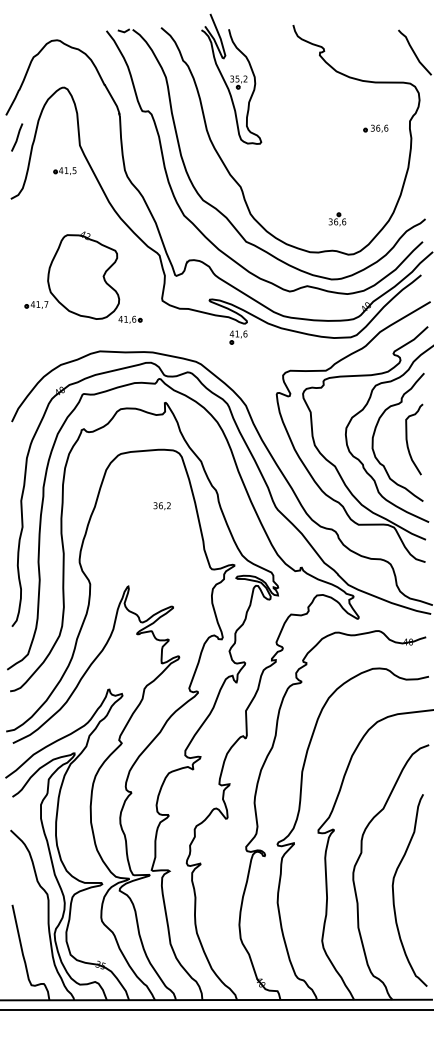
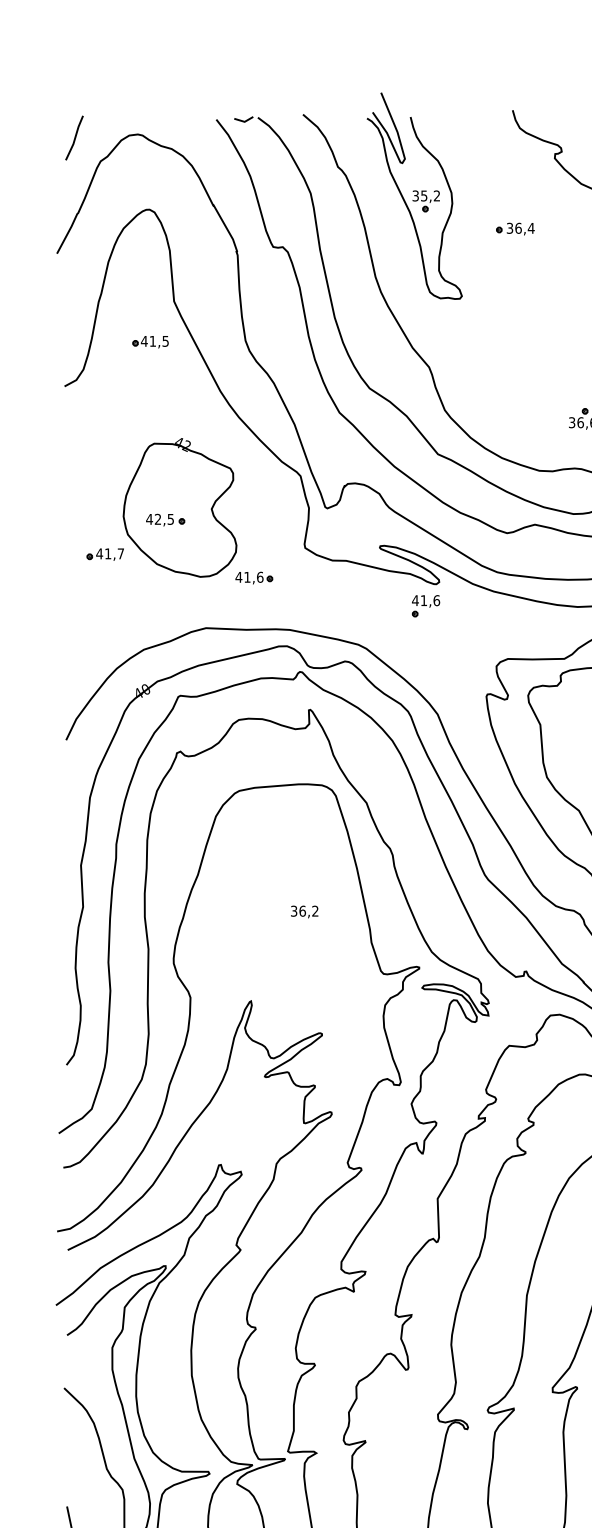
part: (294, 99) -> (514, 228), added
line: (17, 137) -> (75, 138), moved
part: (74, 283) -> (165, 520), added
text: (161, 506) -> (303, 912), moved

